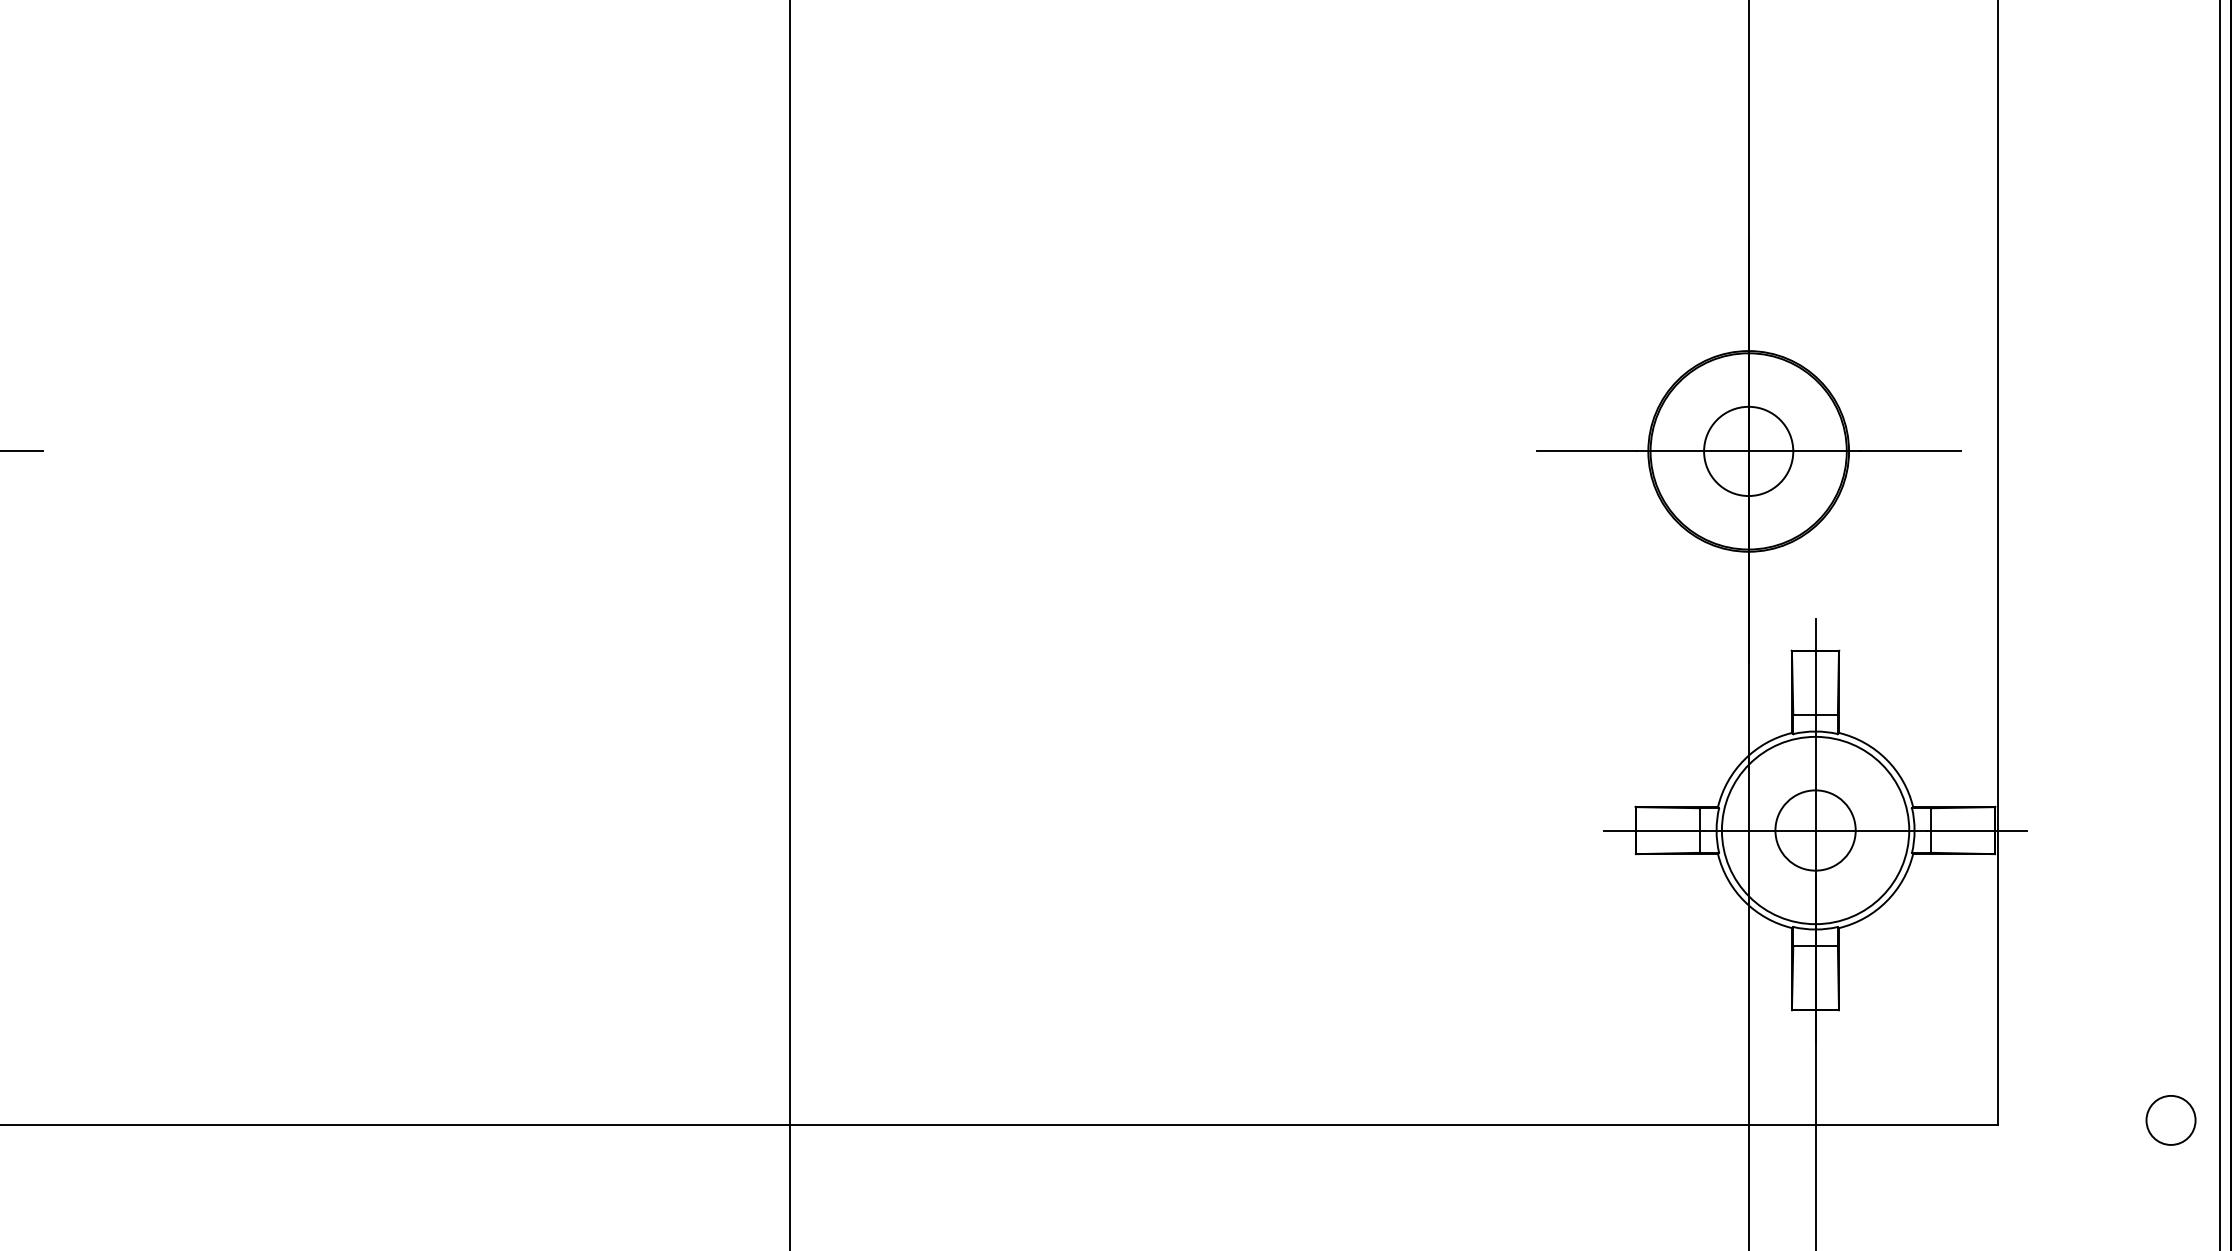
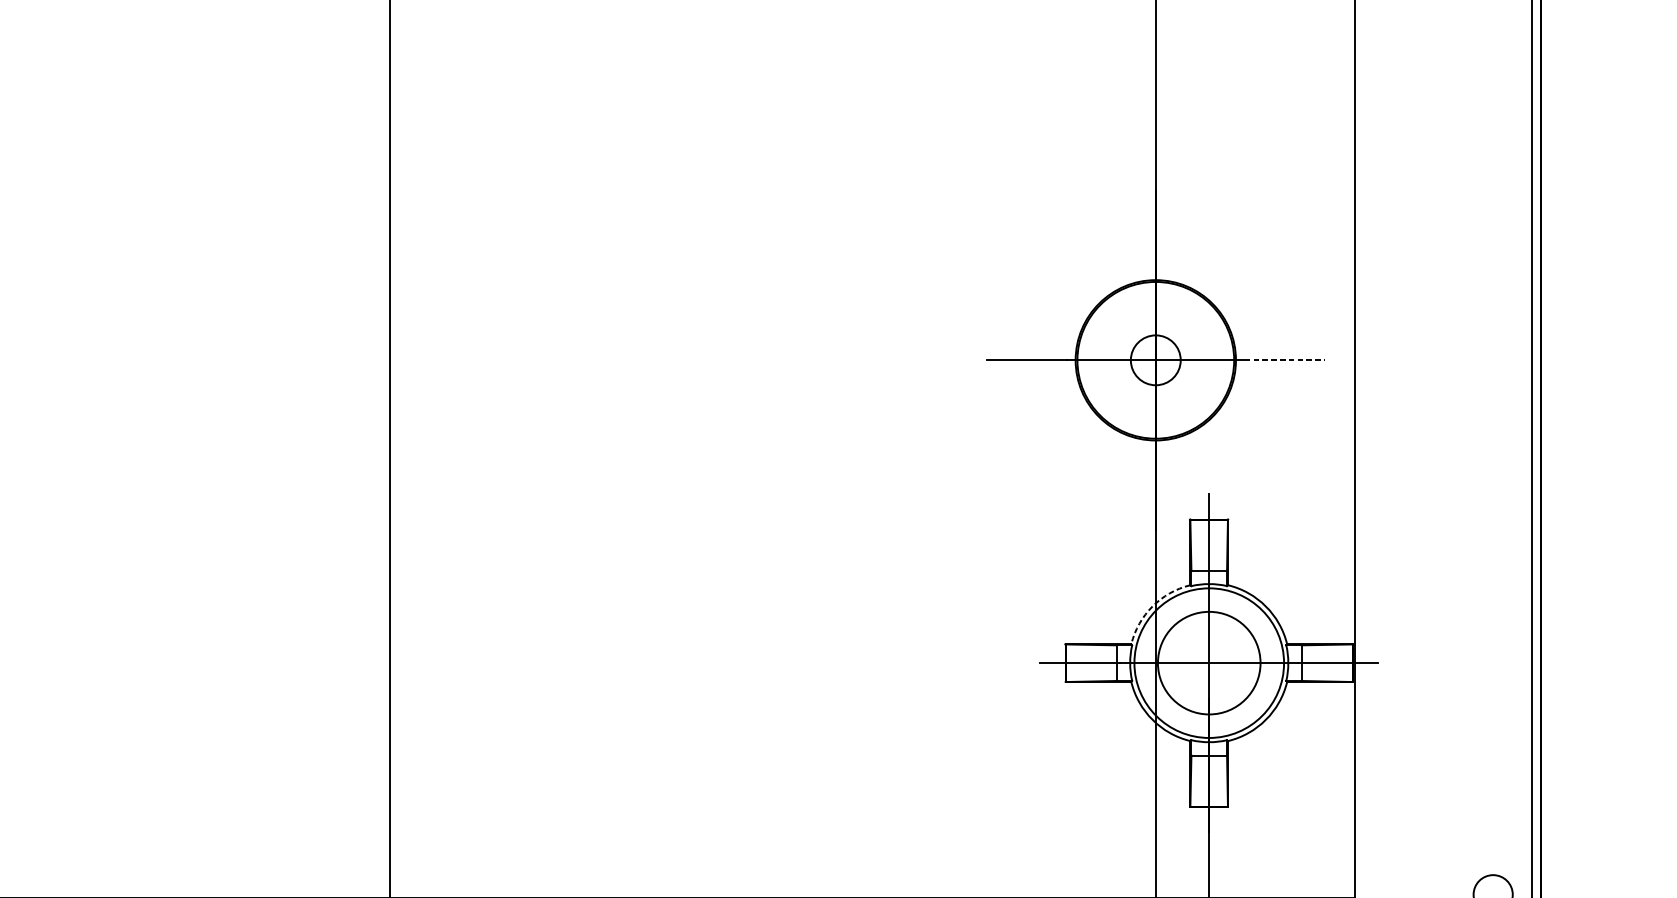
circle: (1748, 451) -> (1155, 360), size x0.7
line: (1910, 451) -> (1285, 360), solid -> dashed
arc: (1744, 759) -> (1152, 606), solid -> dashed
circle: (1815, 830) -> (1209, 663), size x1.6

